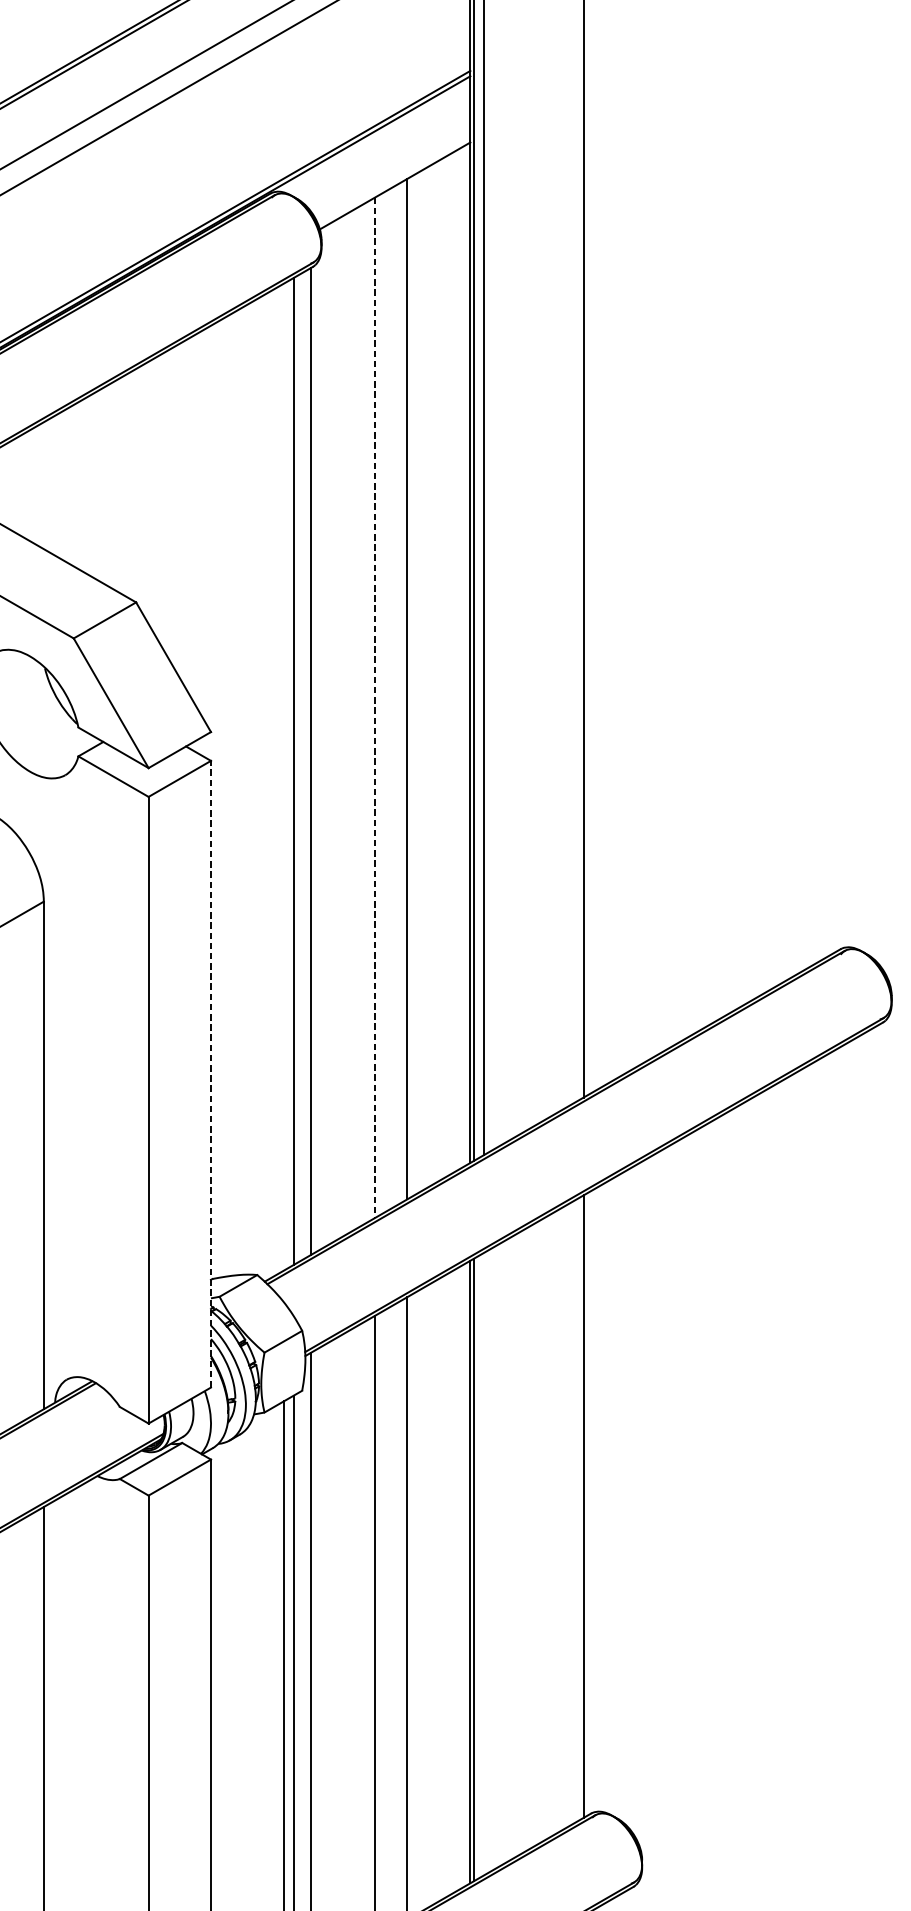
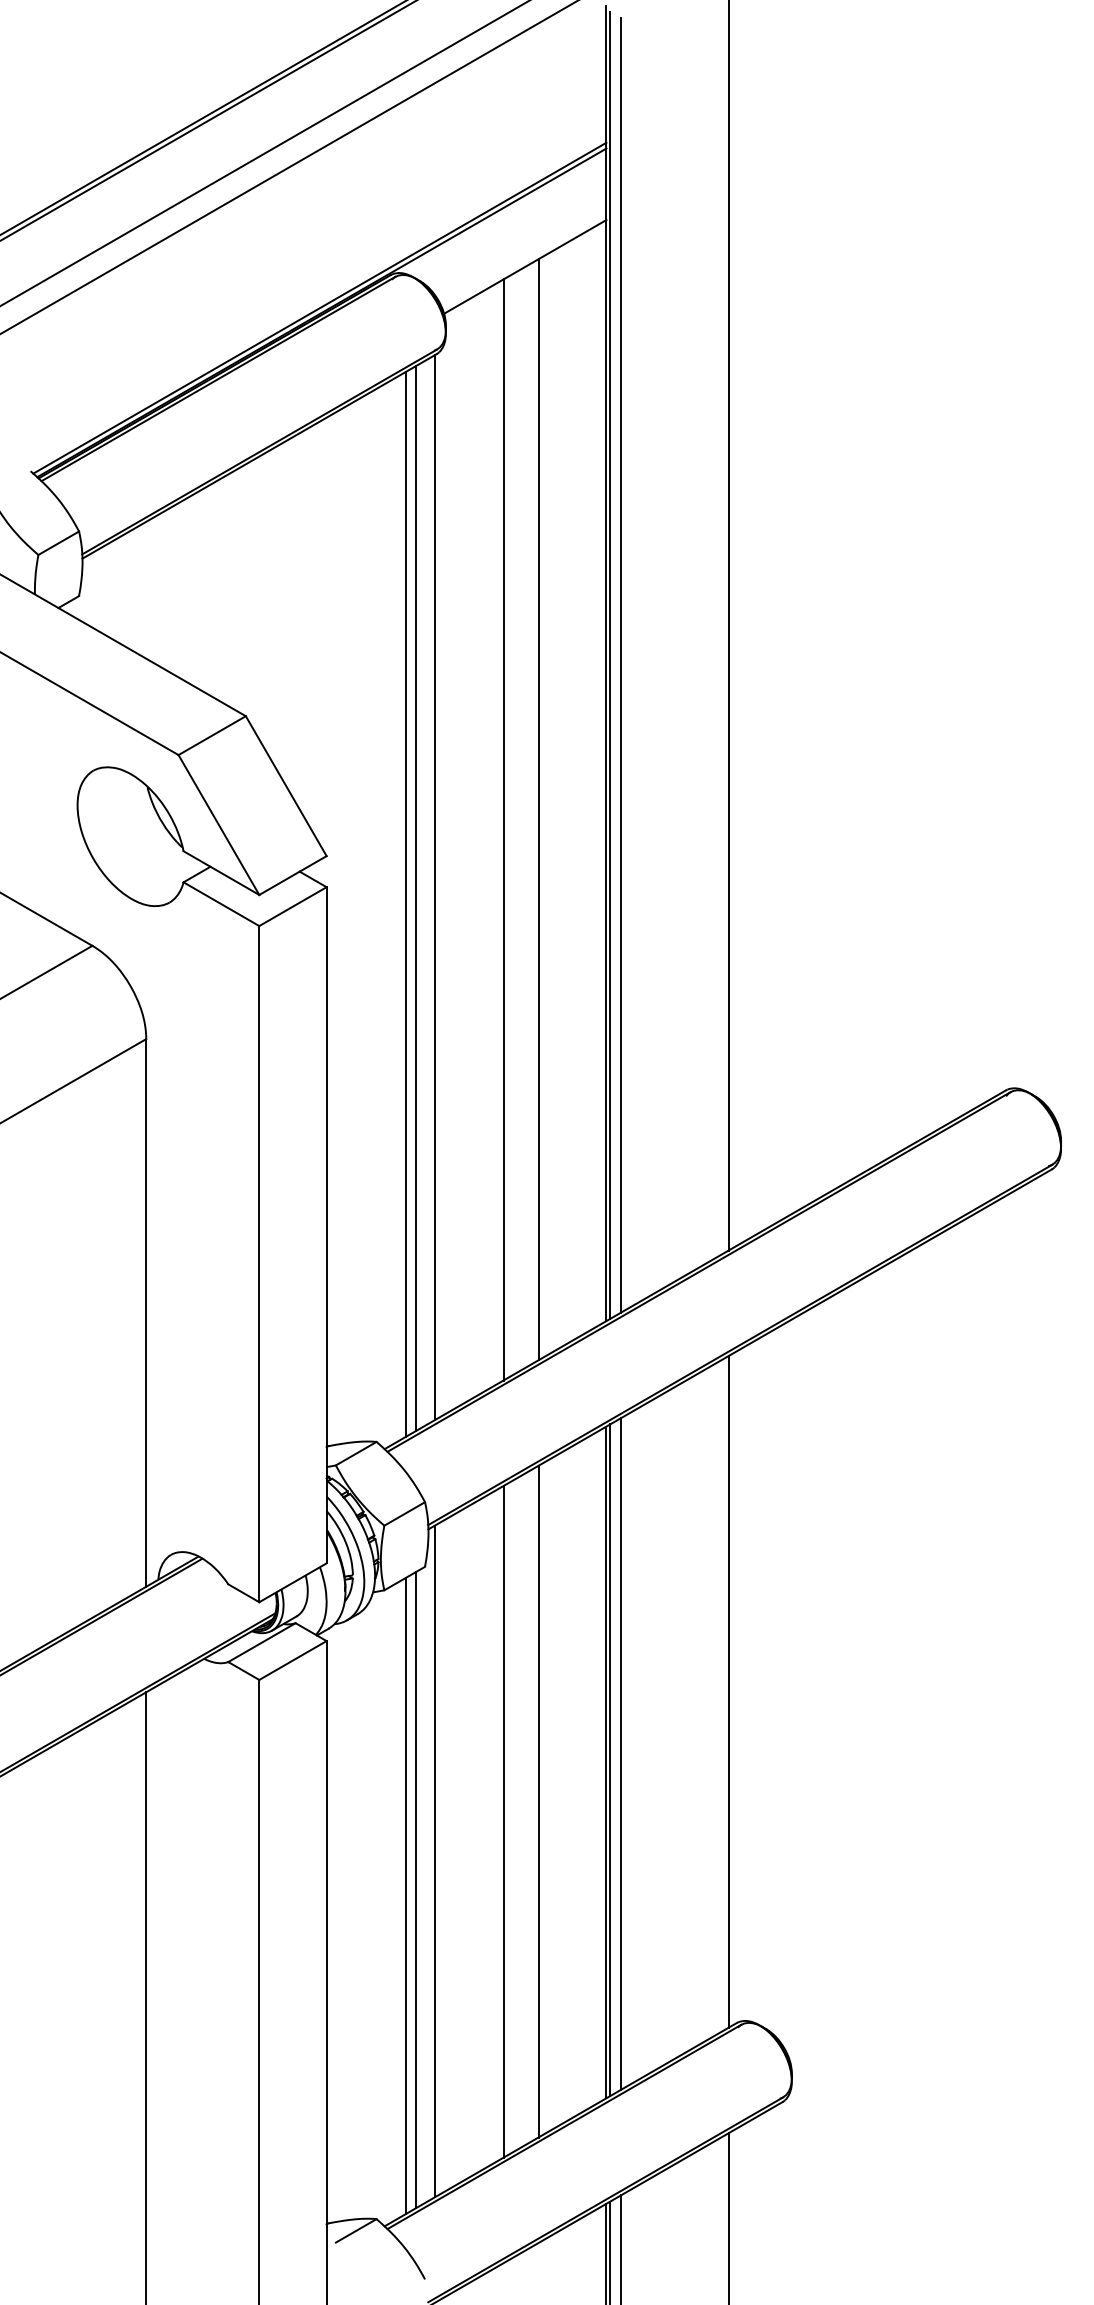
line: (374, 707) -> (503, 829), dashed -> solid
line: (284, 776) -> (405, 904), added
line: (210, 1073) -> (326, 1224), dashed -> solid
line: (483, 1563) -> (620, 1753), added

